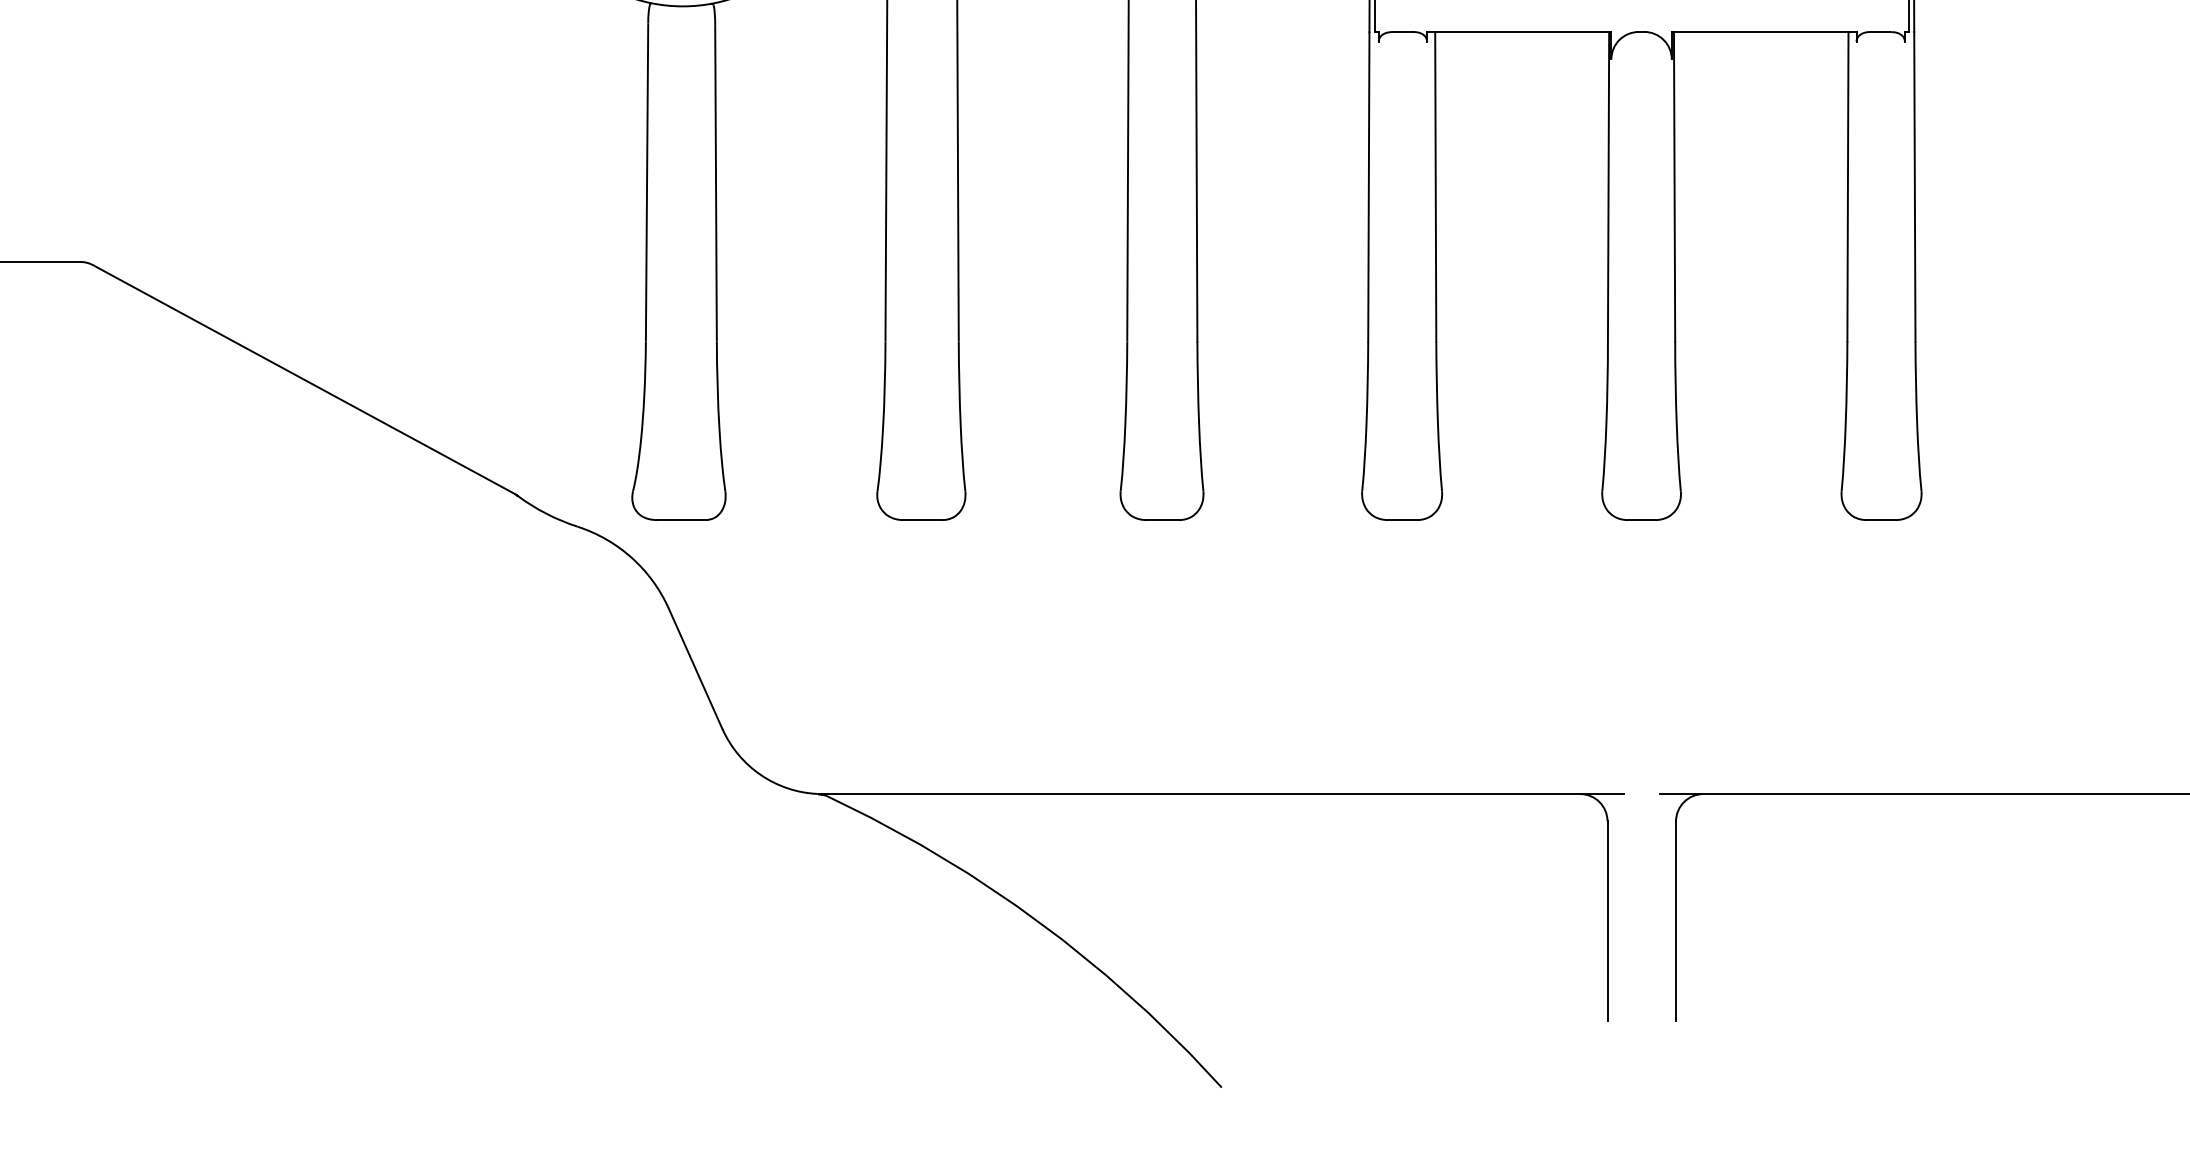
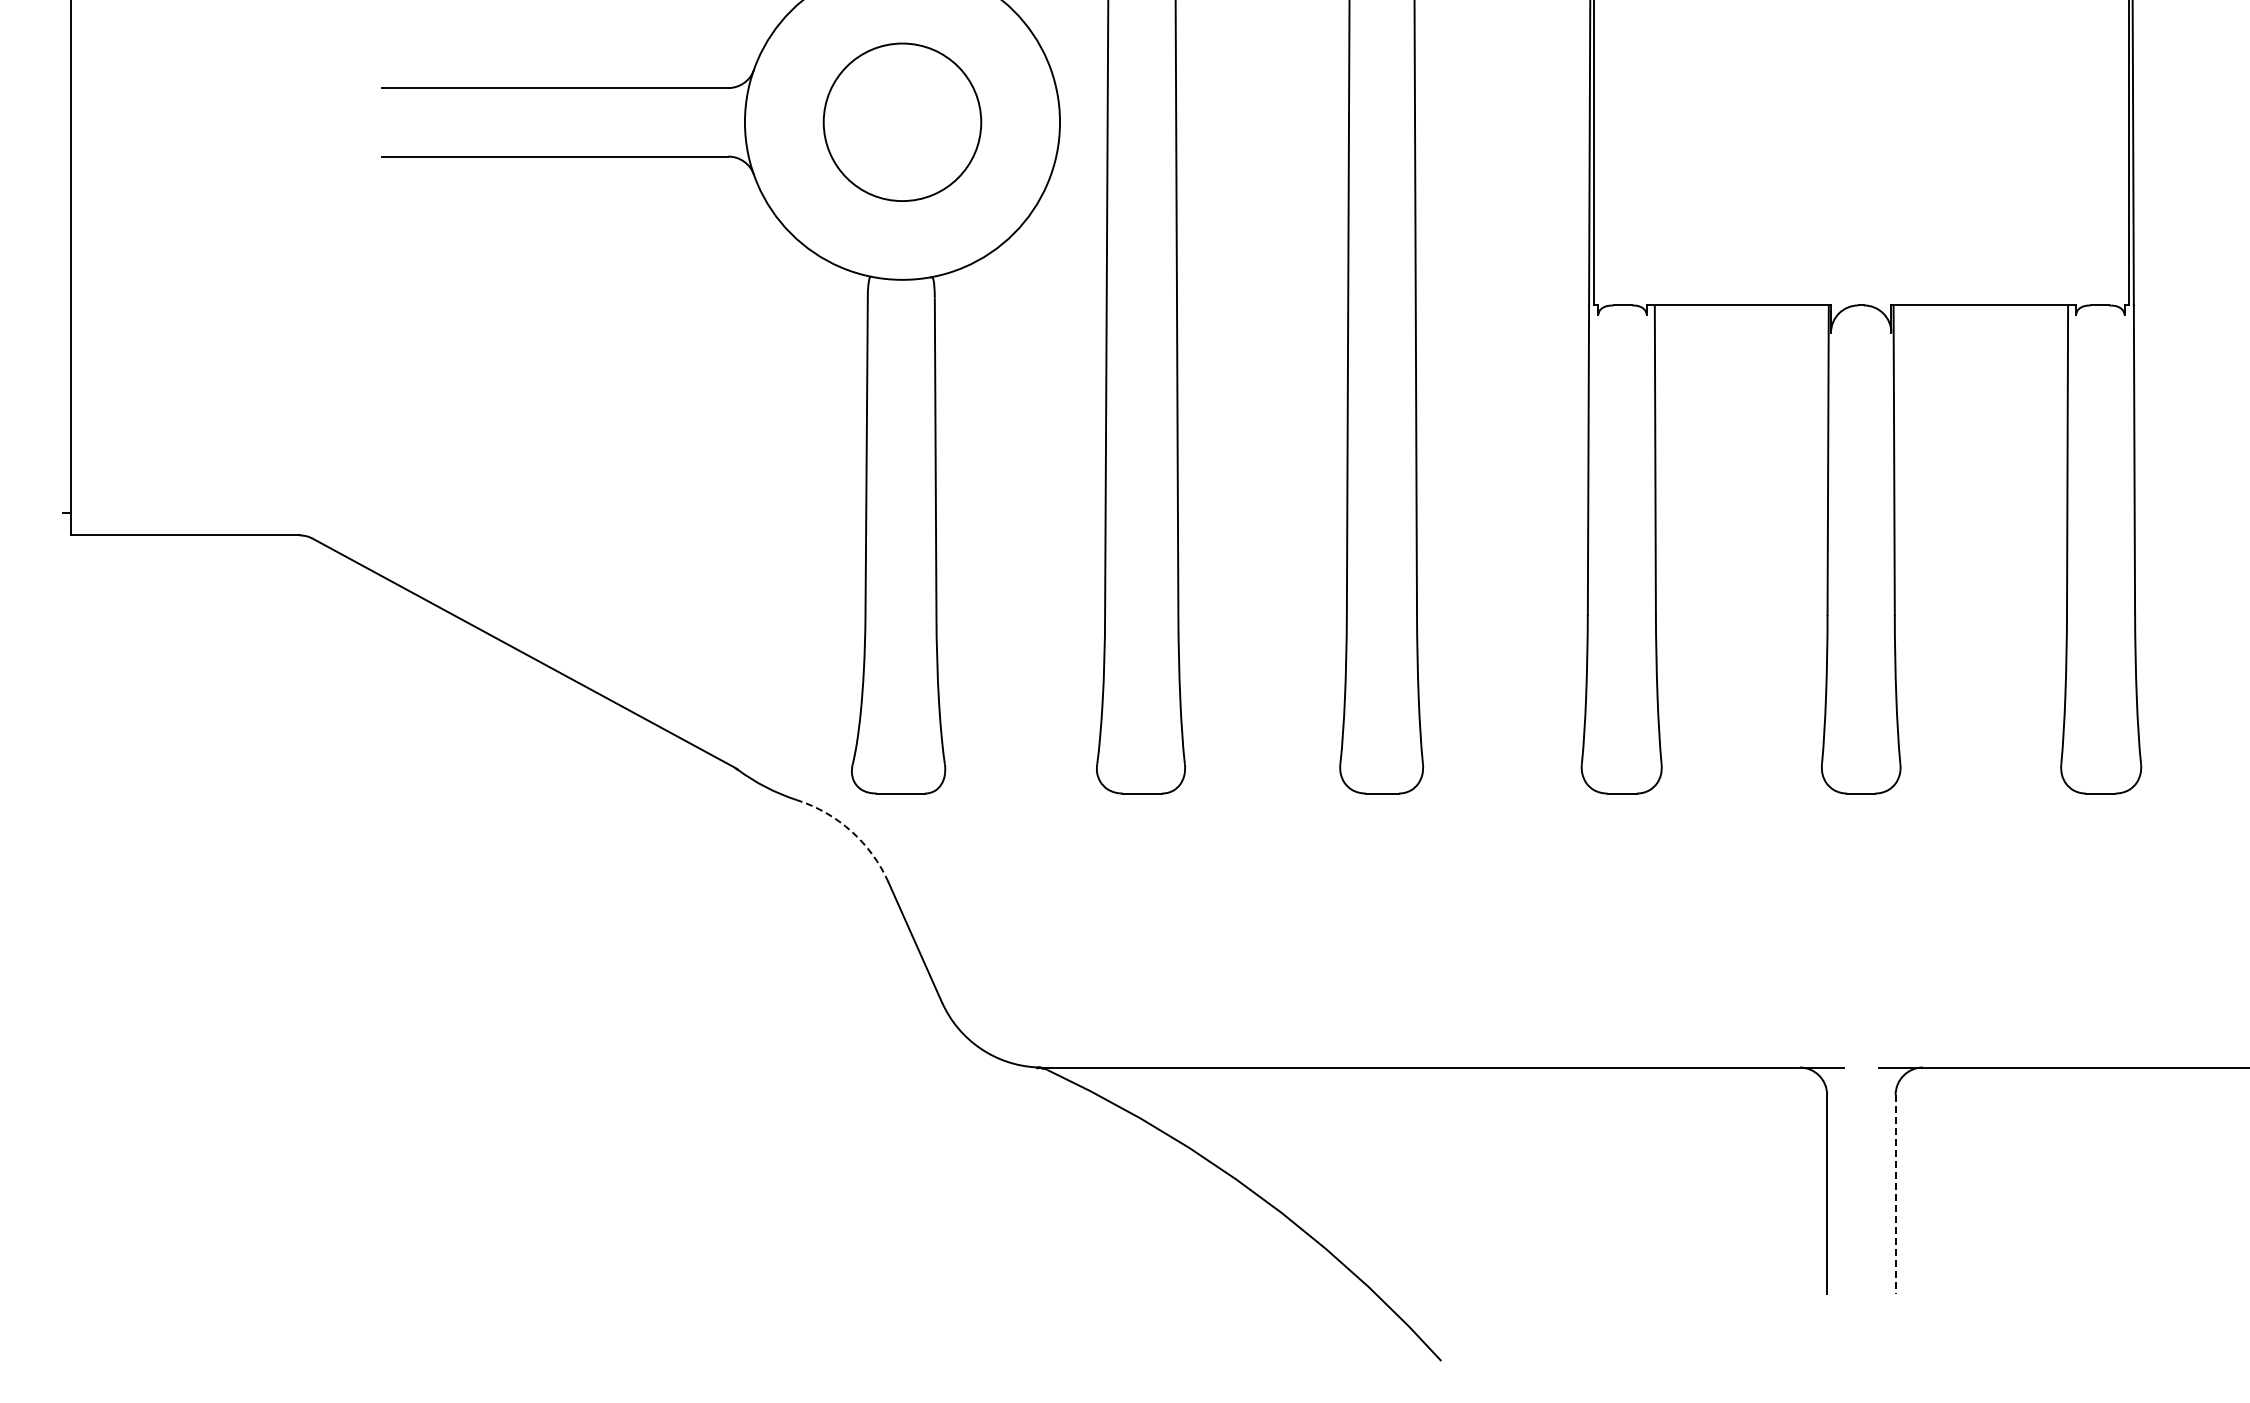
arc: (631, 558) -> (851, 831), solid -> dashed
line: (1675, 921) -> (1895, 1194), solid -> dashed

